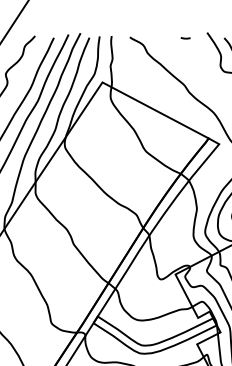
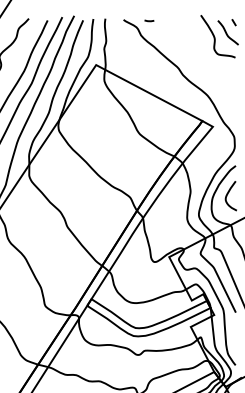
line: (185, 37) -> (149, 20), moved

